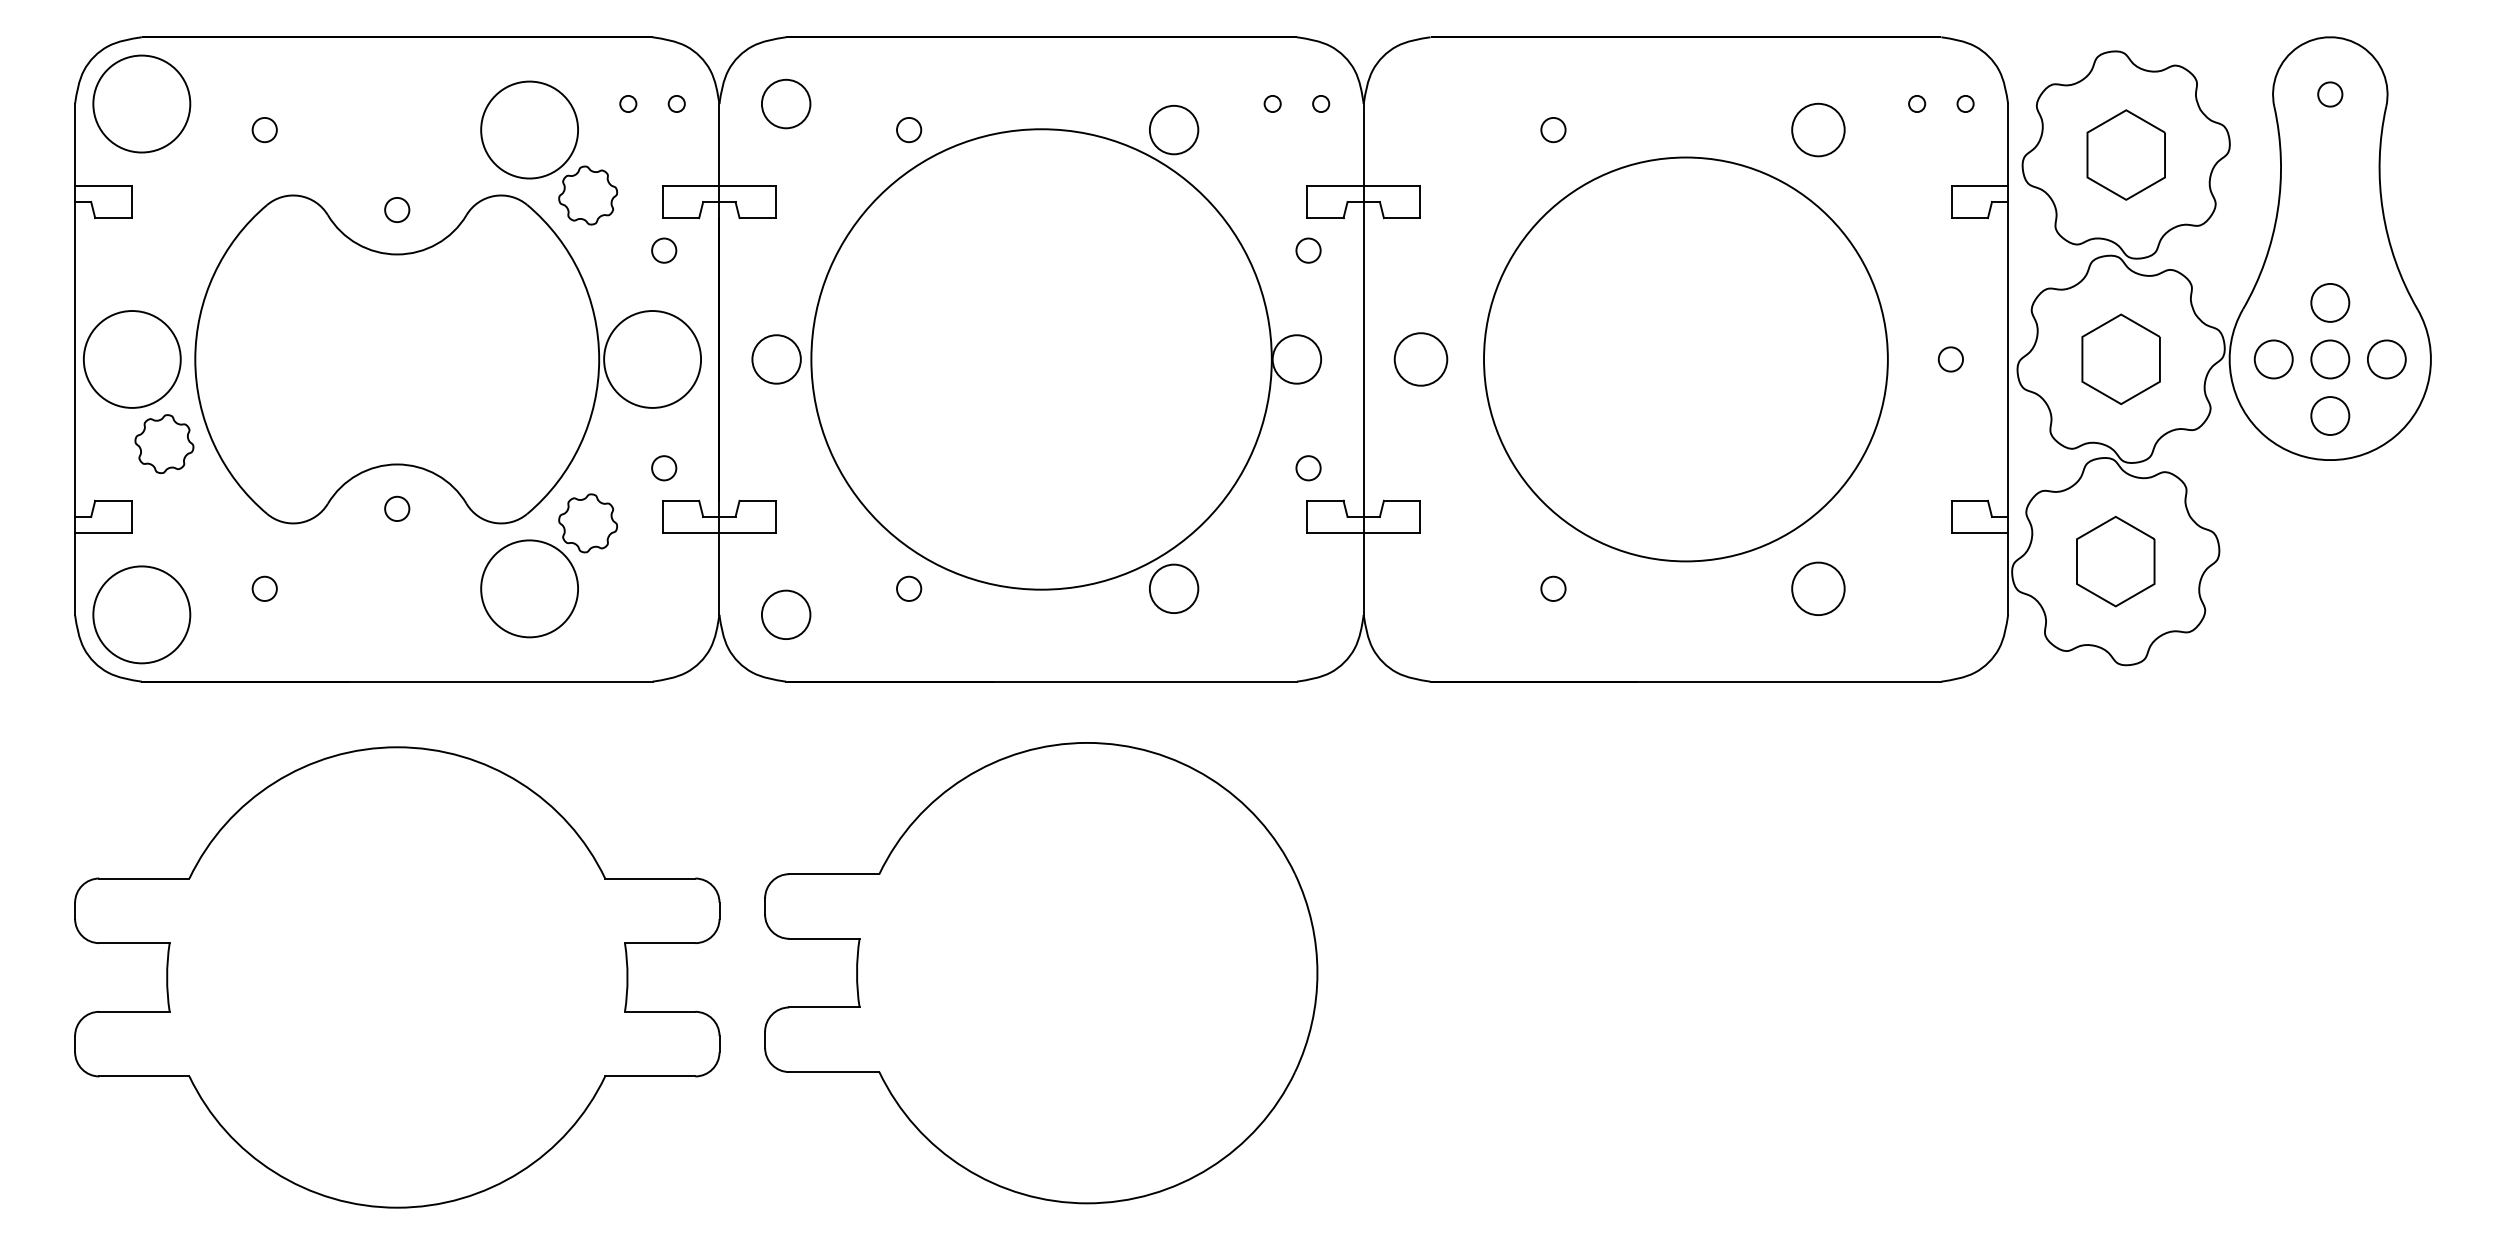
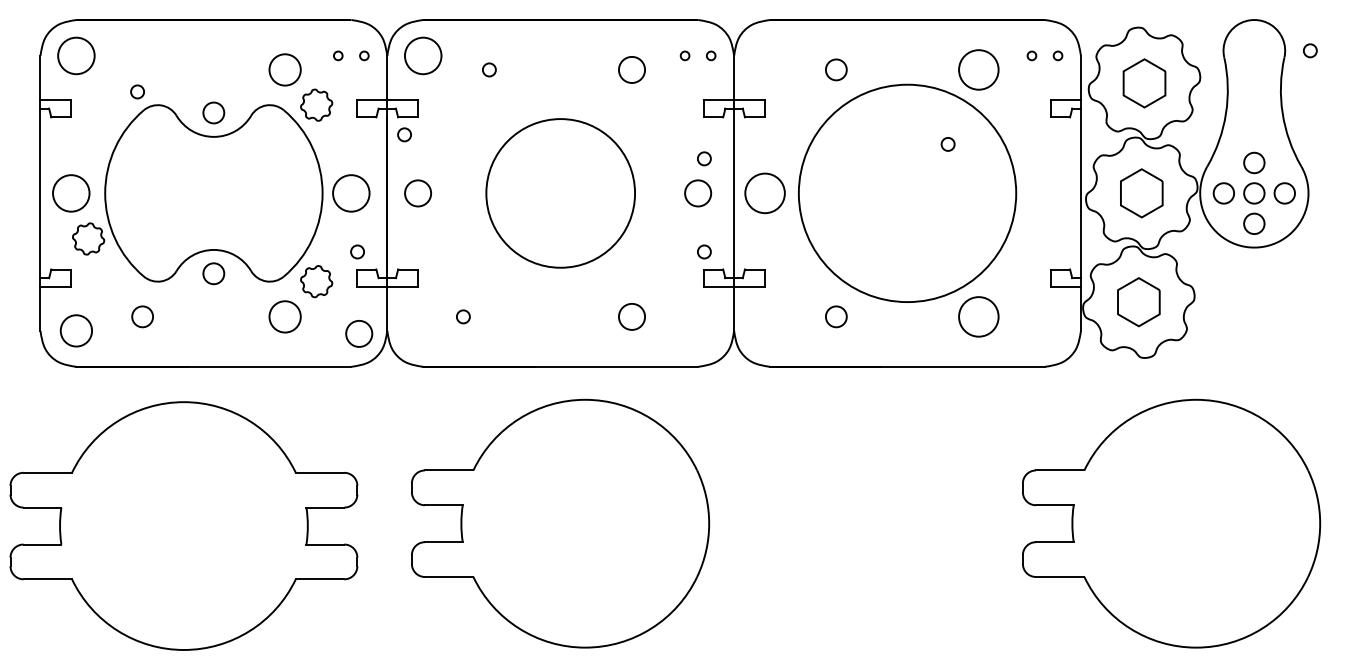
circle: (2330, 93) -> (1310, 50), moved
circle: (141, 103) -> (76, 55), size x0.7
circle: (786, 103) -> (423, 55), size x1.4
circle: (264, 129) -> (137, 91), moved
circle: (530, 129) -> (285, 69), size x0.6
circle: (1552, 129) -> (835, 69), size x1.6
circle: (1817, 129) -> (978, 69), size x1.4
circle: (396, 209) -> (213, 112), size x1.6
circle: (664, 249) -> (404, 134), moved
circle: (1308, 249) -> (704, 158), moved
circle: (132, 359) -> (71, 193), size x0.7
circle: (652, 359) -> (351, 193), size x0.7
circle: (1041, 359) -> (560, 193), size x0.6
circle: (1420, 359) -> (764, 193), size x1.4
circle: (1949, 359) -> (947, 144), moved
circle: (396, 508) -> (213, 273), size x1.6
circle: (264, 588) -> (142, 316), size x1.6
circle: (530, 588) -> (285, 316), size x0.6
circle: (909, 588) -> (463, 316), moved
circle: (1552, 588) -> (835, 316), size x1.6
circle: (1817, 588) -> (978, 316), size x1.4
circle: (141, 614) -> (76, 330), size x0.6
circle: (786, 614) -> (359, 333), moved
part: (2176, 972) -> (1171, 523), added
part: (396, 976) -> (183, 525), moved

